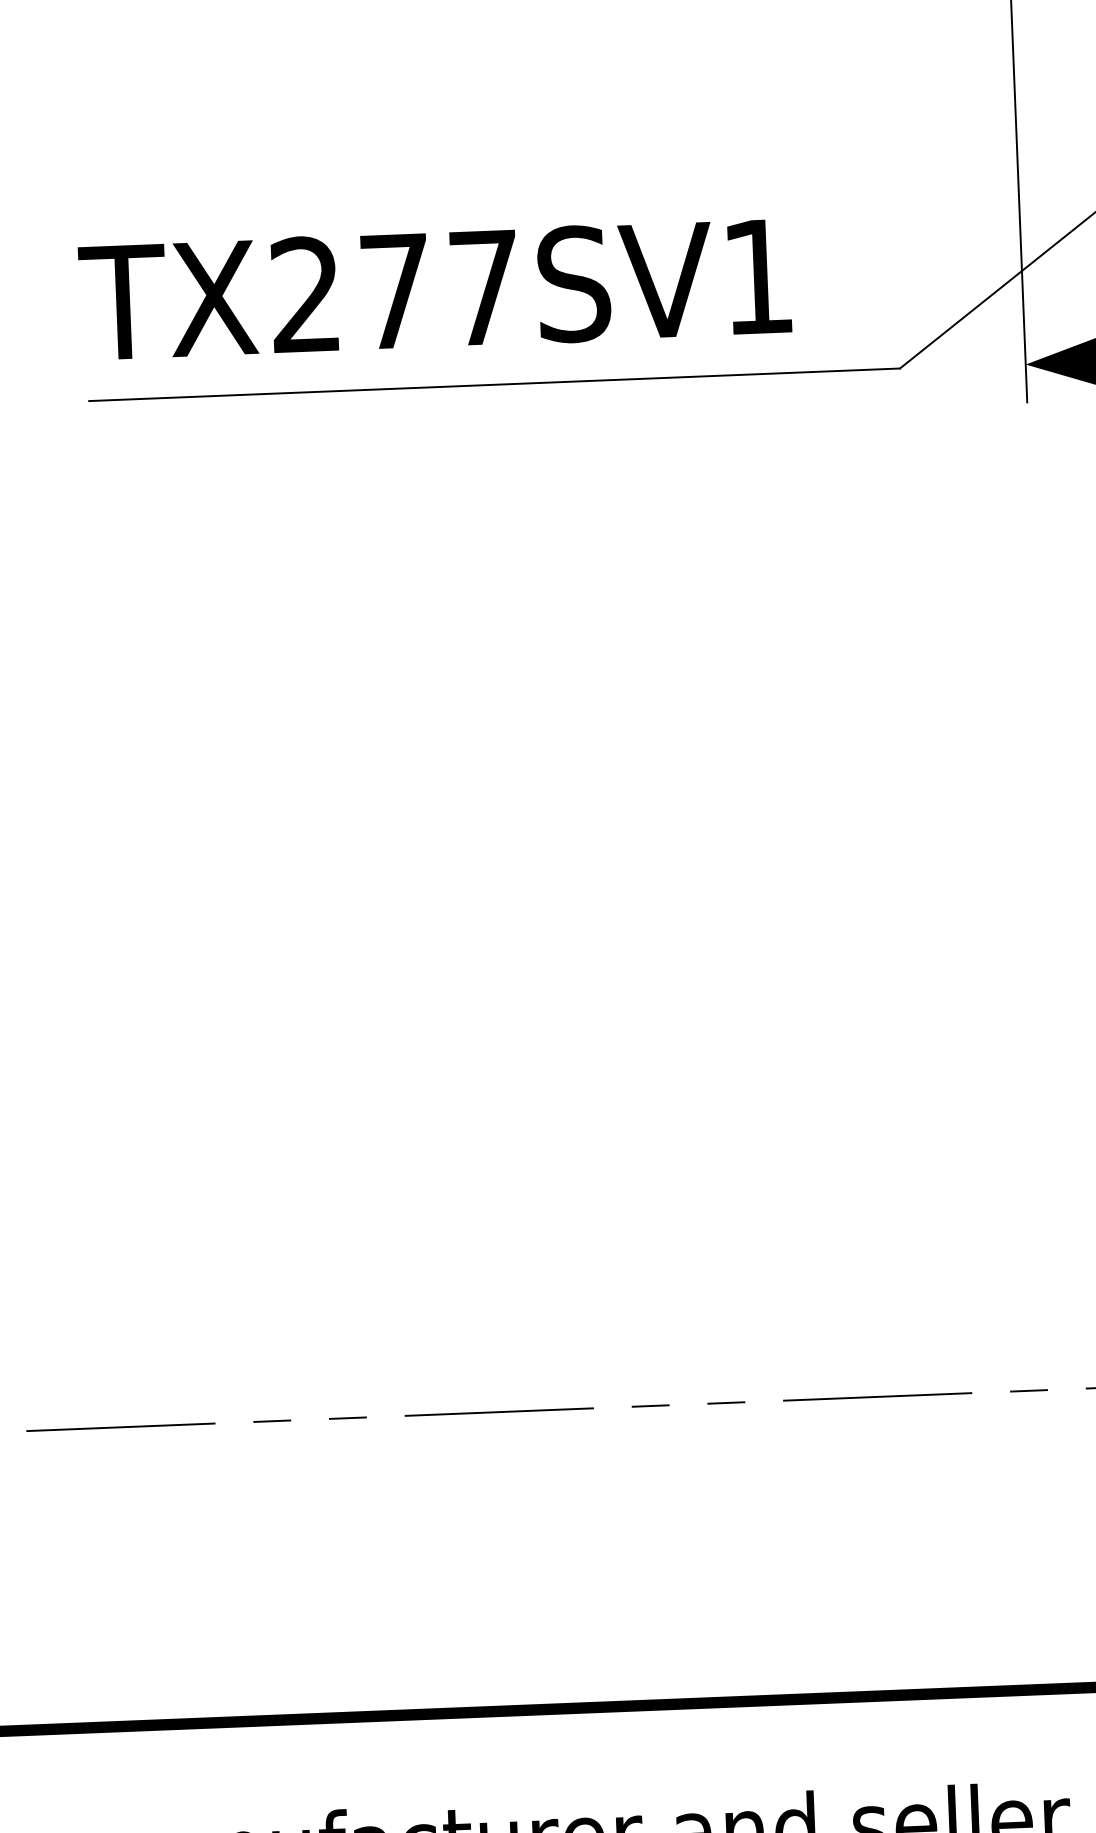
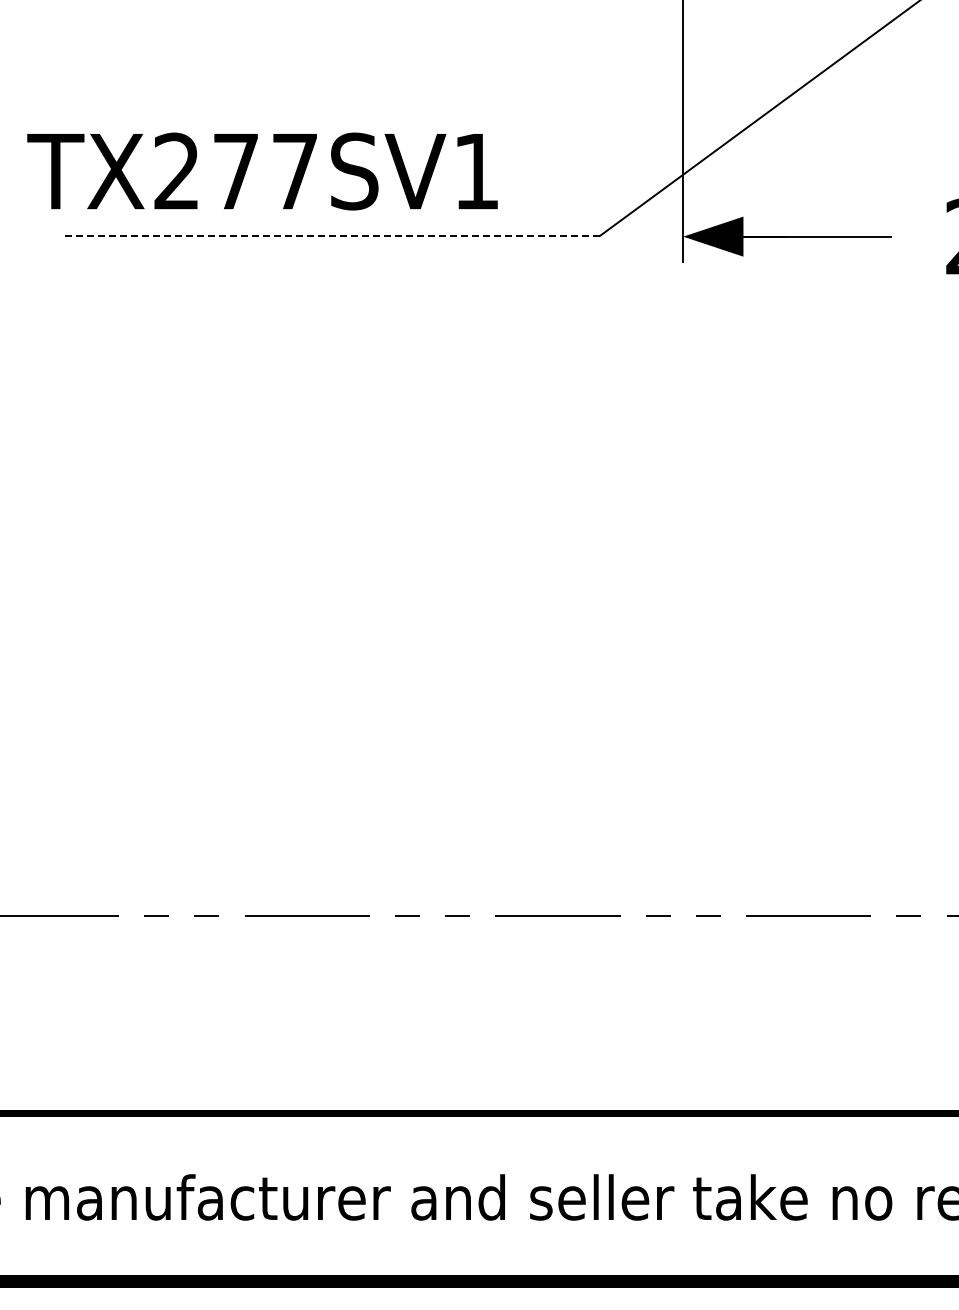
text: (435, 289) -> (262, 171), moved
line: (494, 384) -> (331, 235), solid -> dashed

